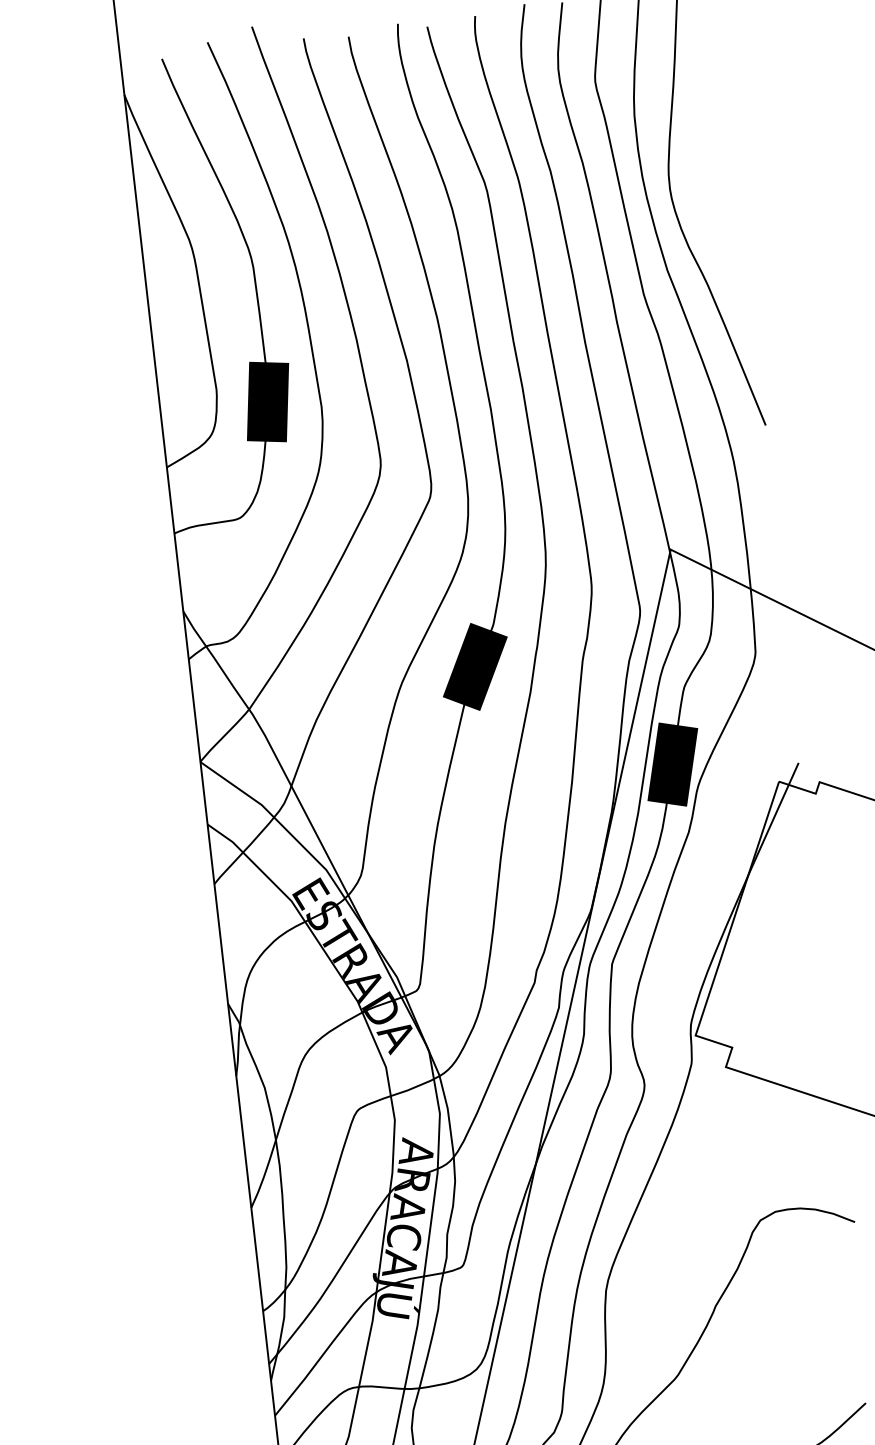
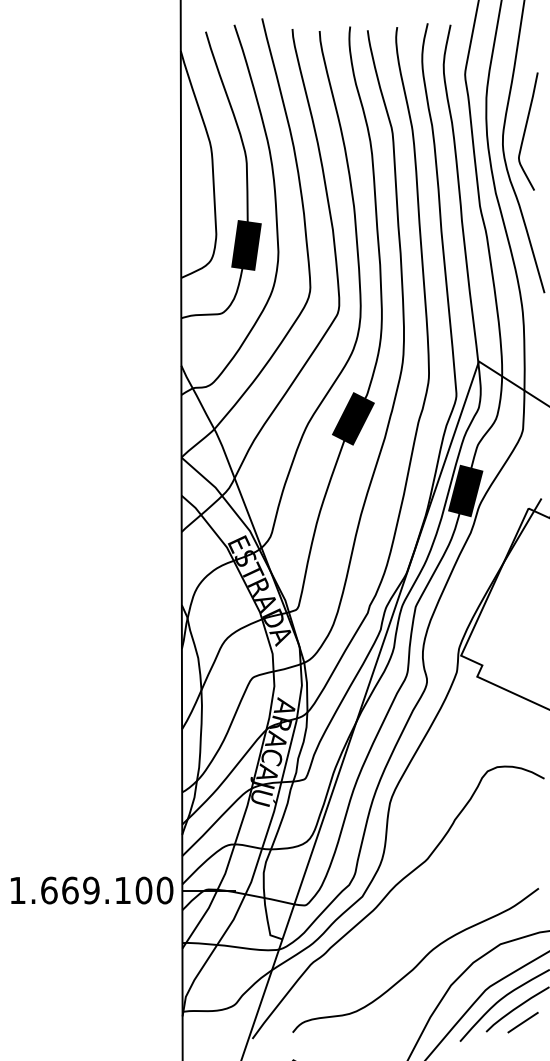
curve: (706, 160) -> (526, 129), added

